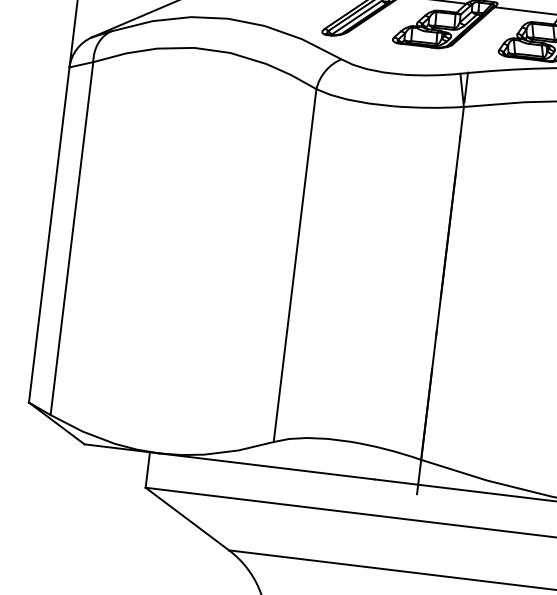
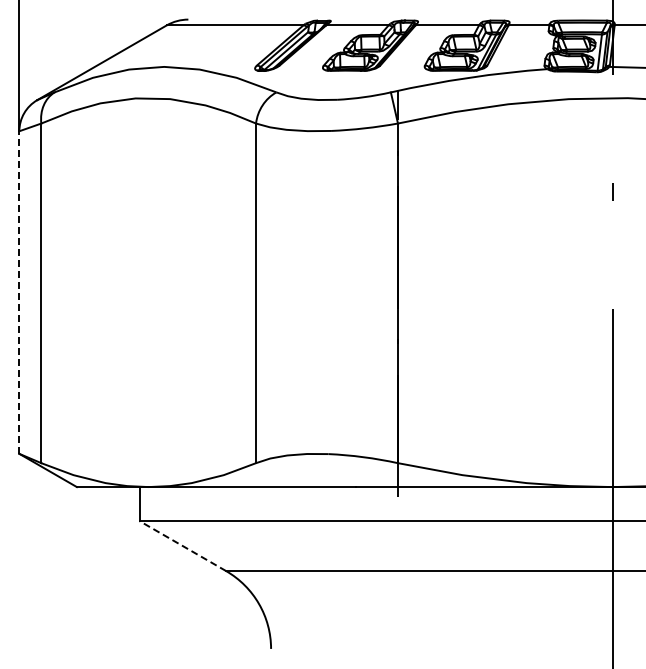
line: (49, 234) -> (19, 292), solid -> dashed
line: (186, 519) -> (182, 546), solid -> dashed

